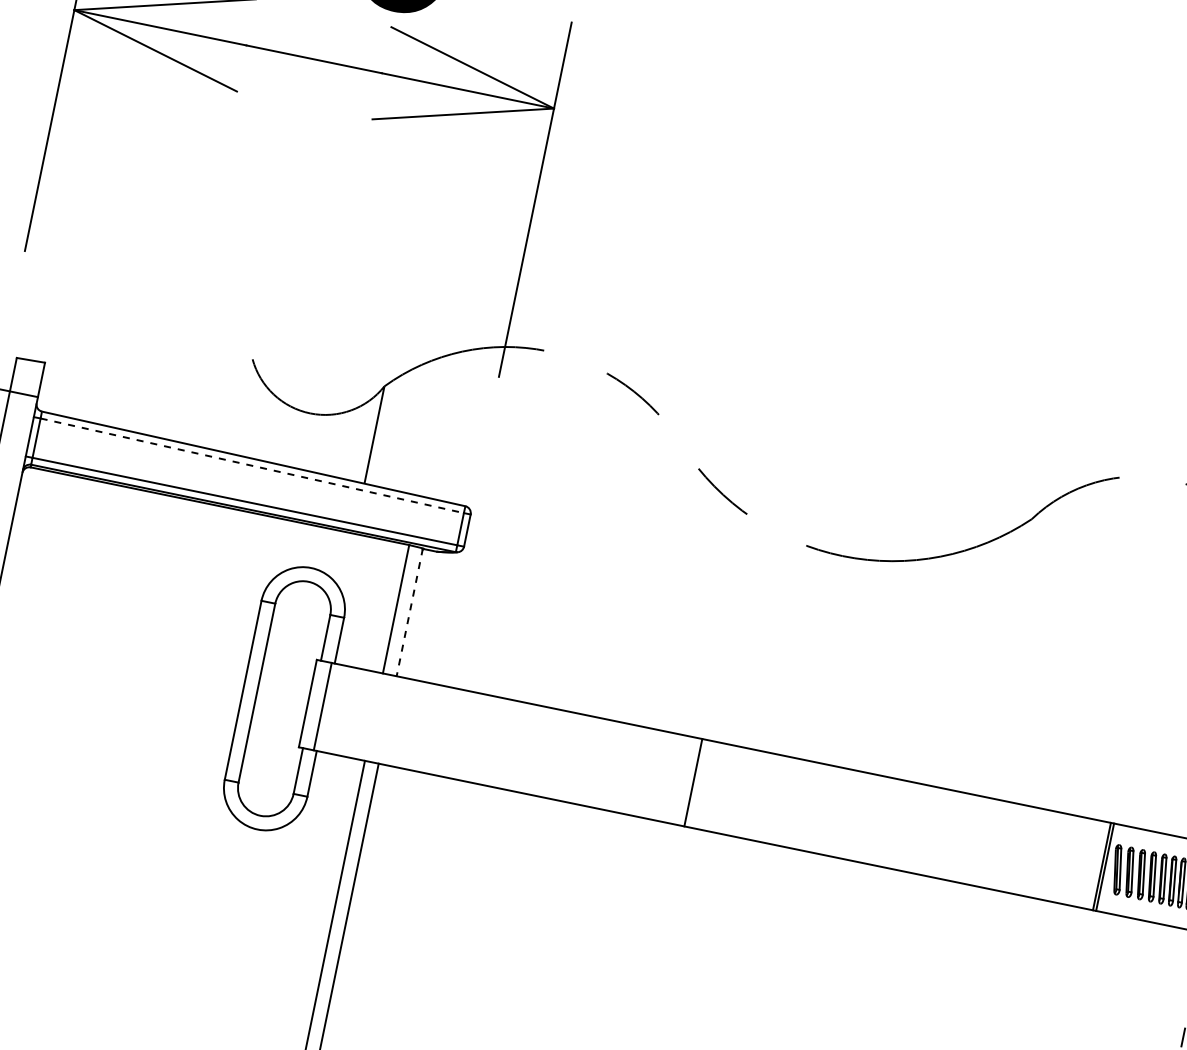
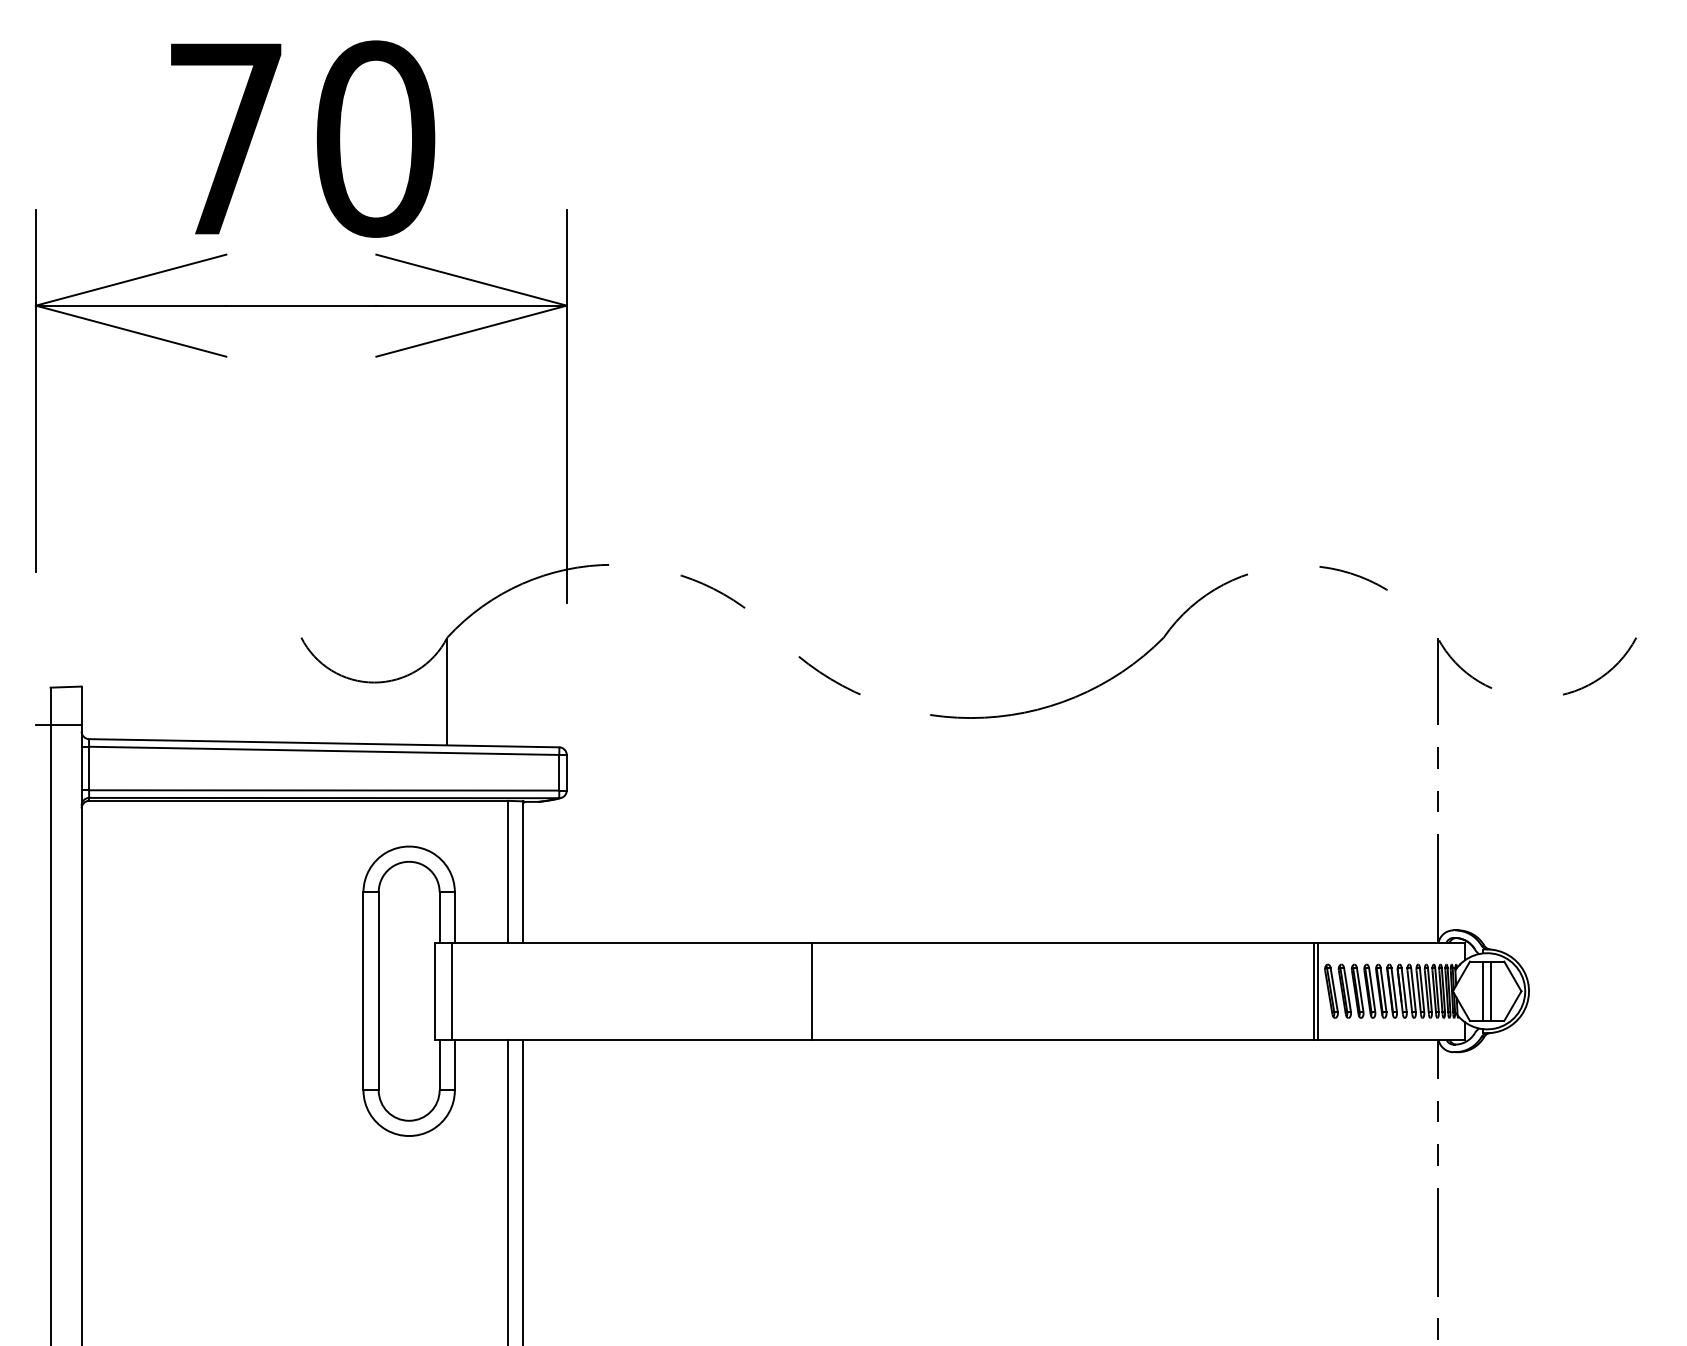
line: (252, 465) -> (324, 750), dashed -> solid
line: (409, 612) -> (523, 872), dashed -> solid
line: (693, 781) -> (811, 990), moved

